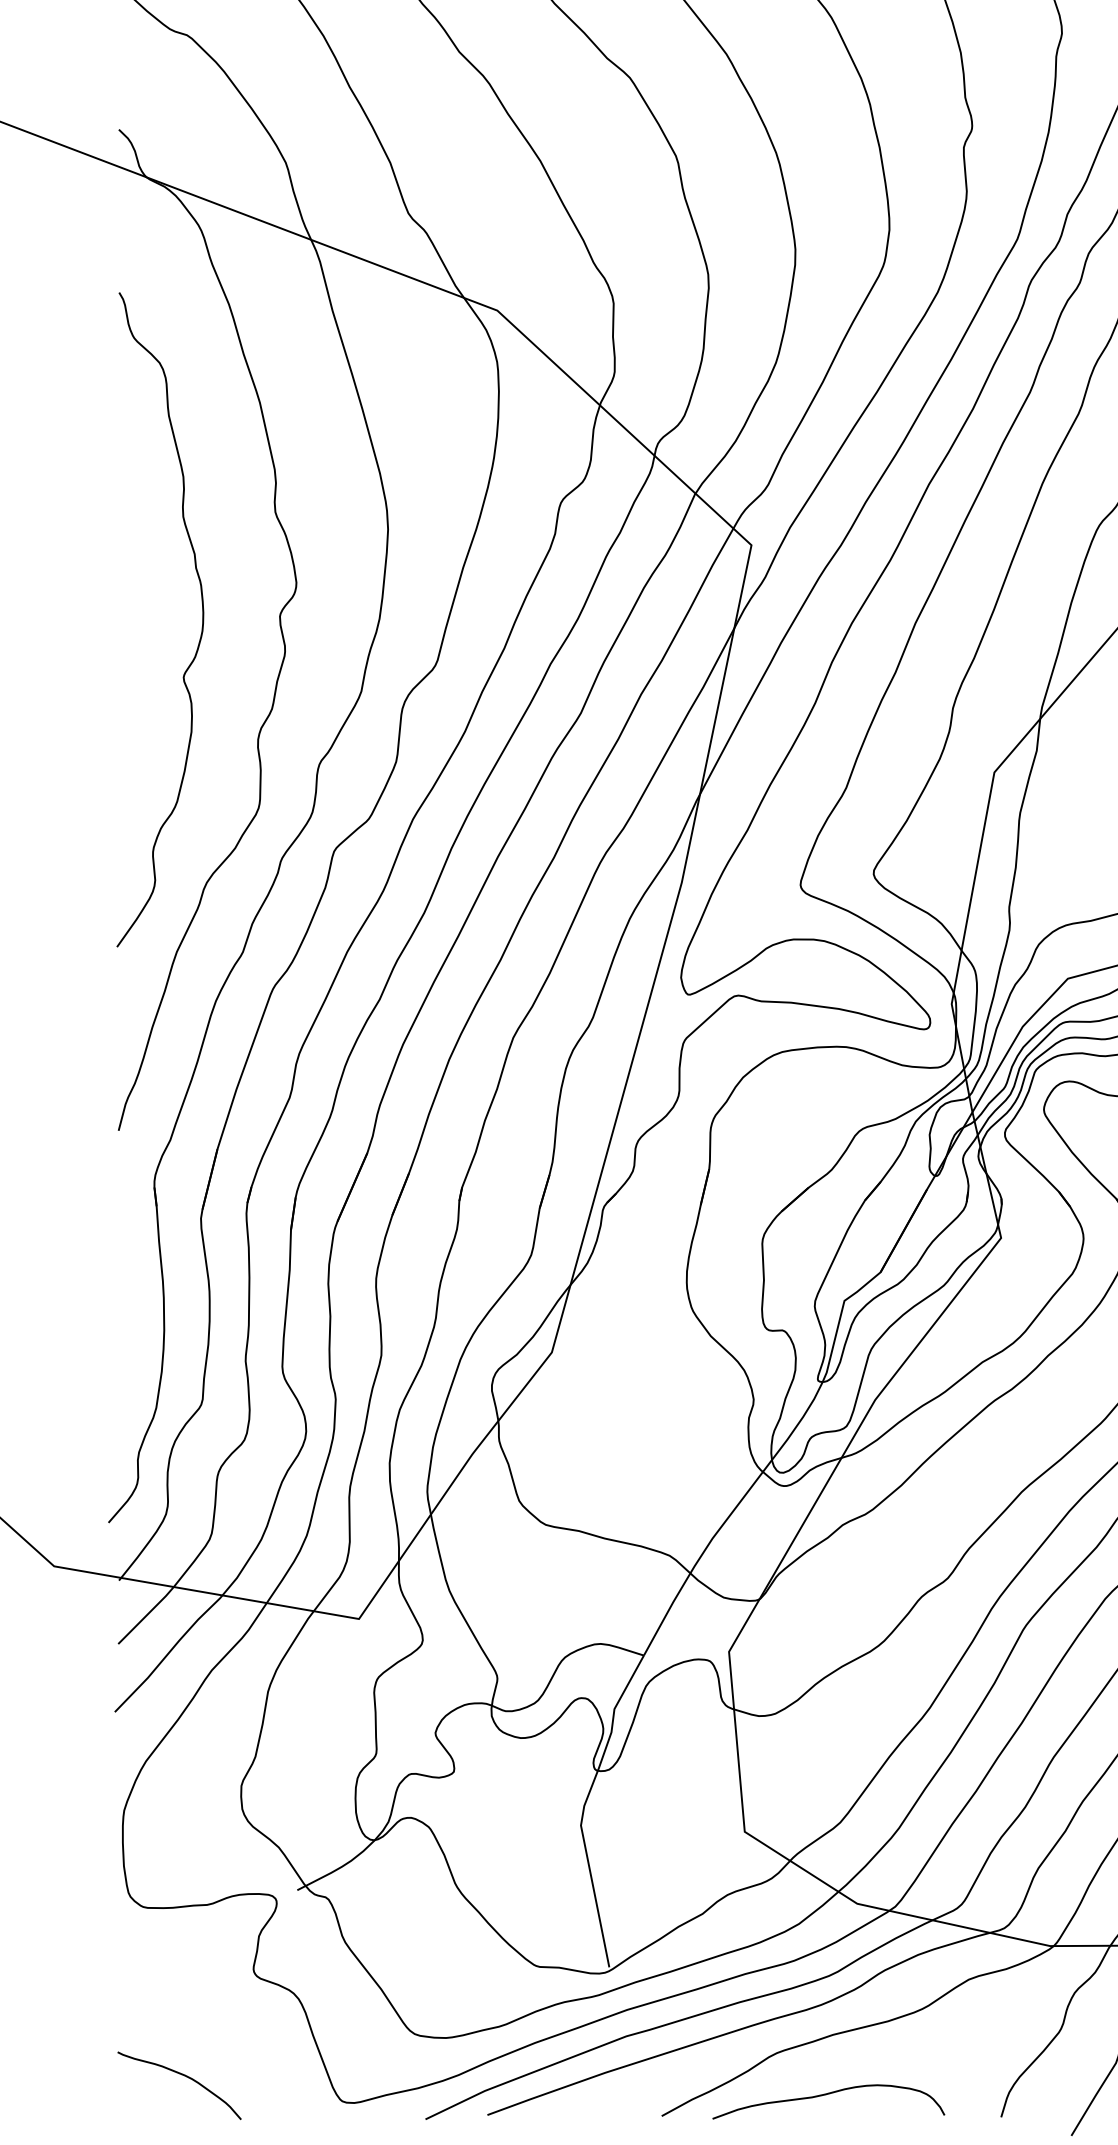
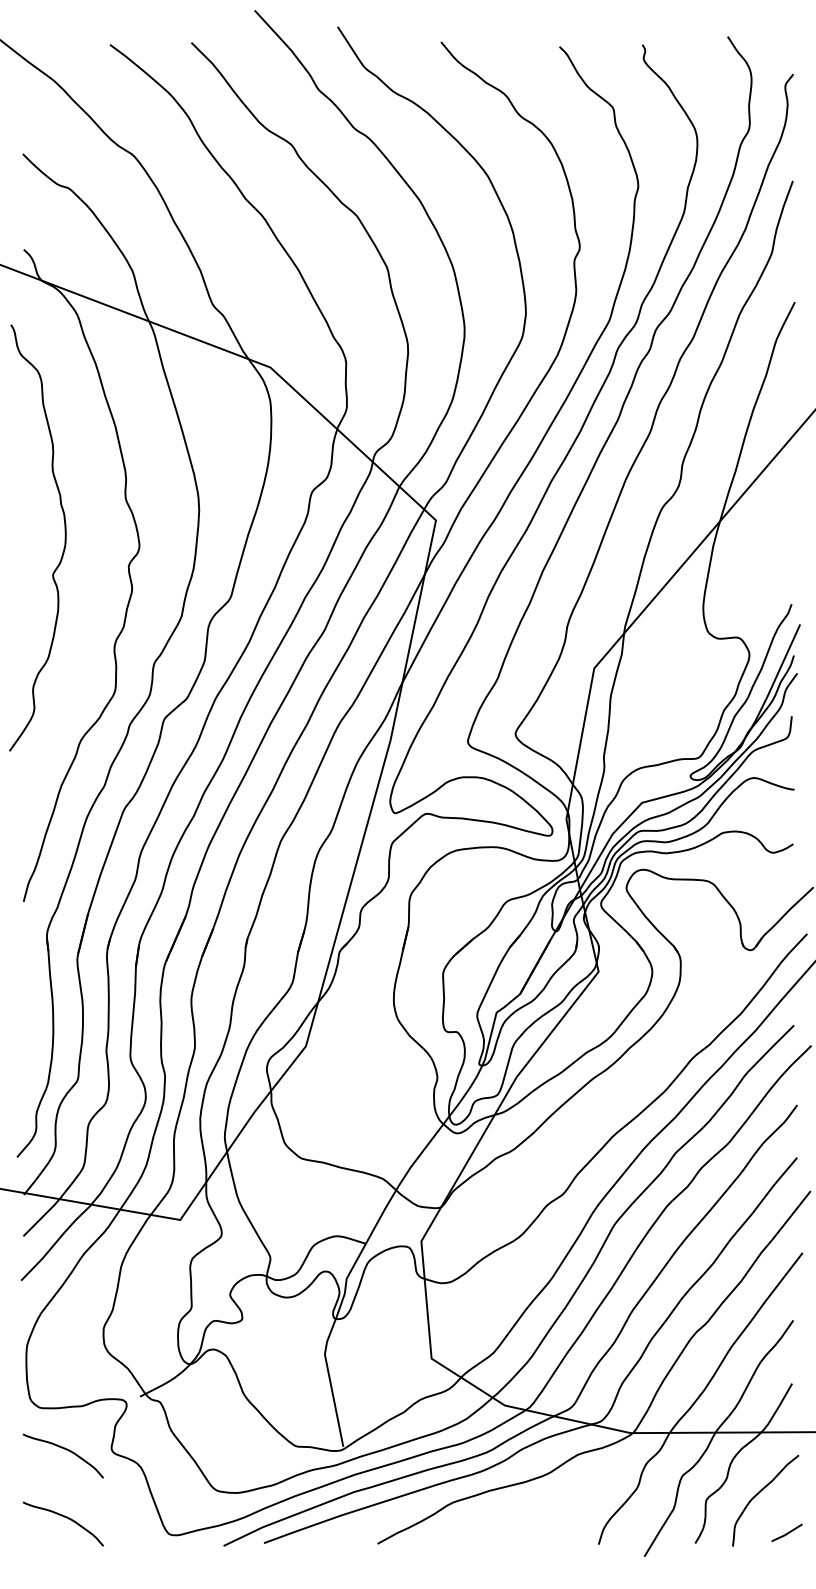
curve: (201, 619) -> (64, 537), moved
curve: (184, 1972) -> (66, 1450), added
curve: (829, 2095) -> (486, 1530), removed

